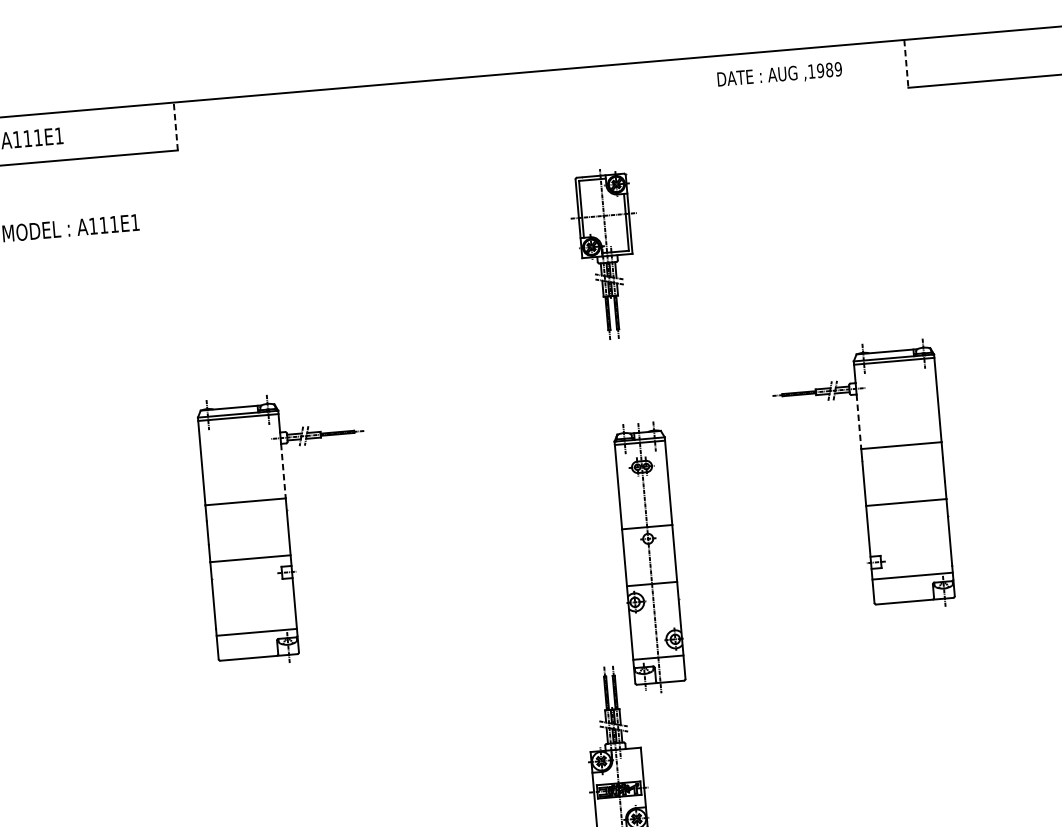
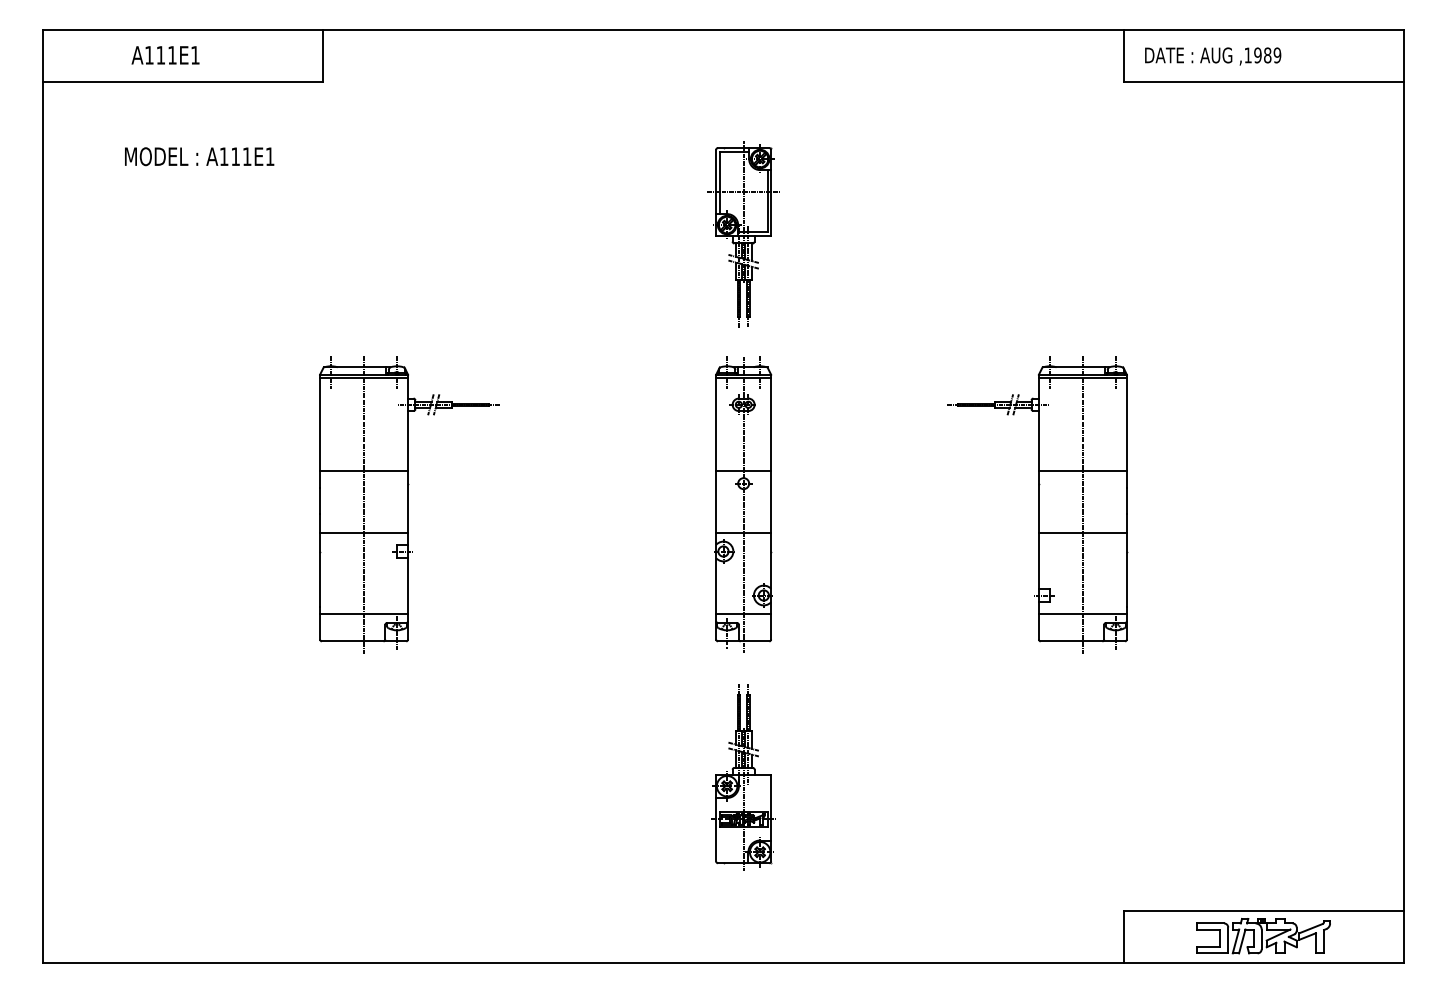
line: (906, 64) -> (1123, 56), dashed -> solid
text: (780, 75) -> (1213, 56), moved
line: (176, 126) -> (323, 55), dashed -> solid
part: (607, 254) -> (743, 234), moved
line: (858, 421) -> (1038, 440), dashed -> solid
line: (283, 470) -> (408, 440), dashed -> solid
line: (903, 477) -> (1082, 505), added
line: (248, 533) -> (364, 505), added
part: (649, 557) -> (743, 504), moved

